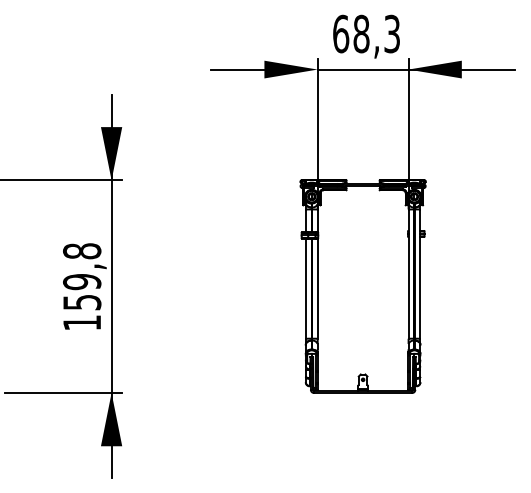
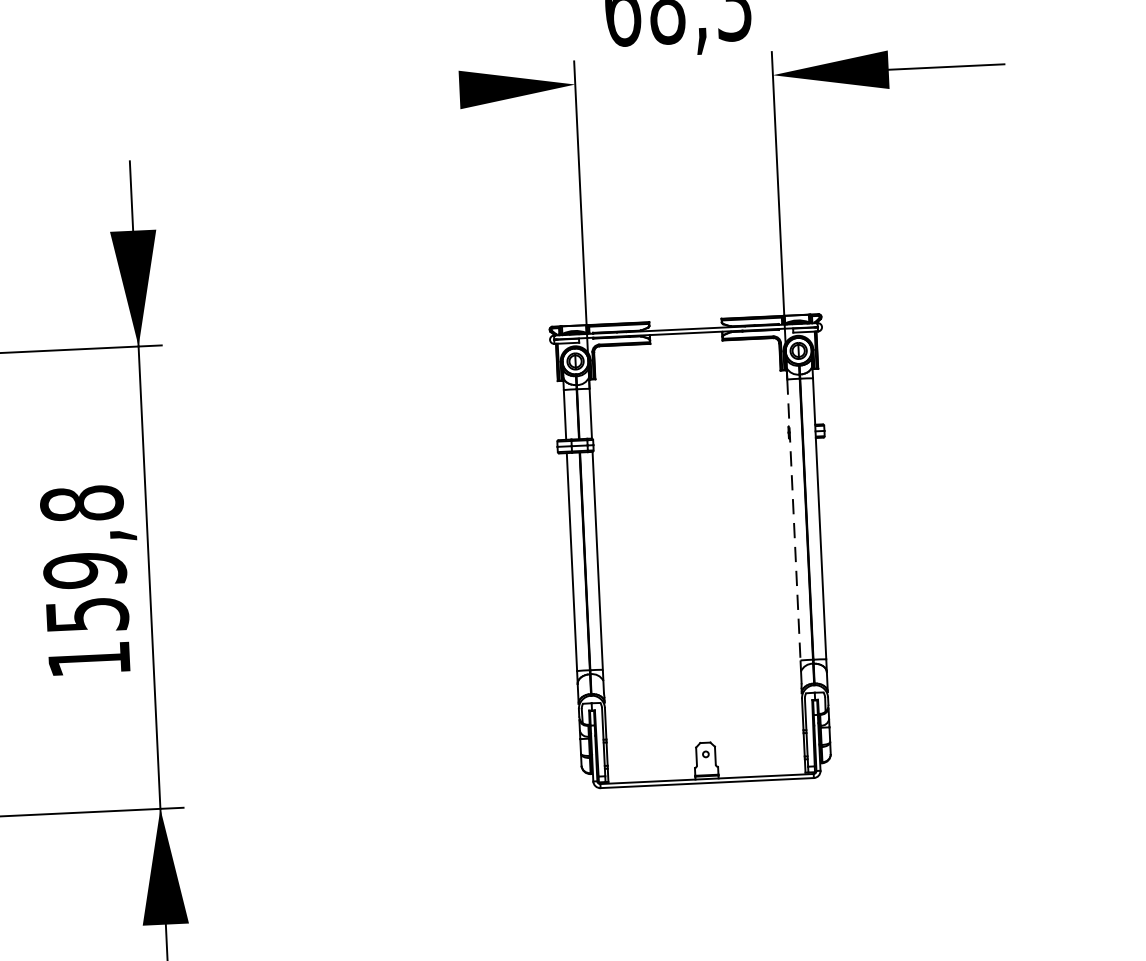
line: (237, 69) -> (400, 92), removed
line: (369, 69) -> (687, 79), removed
line: (408, 274) -> (793, 520), solid -> dashed

